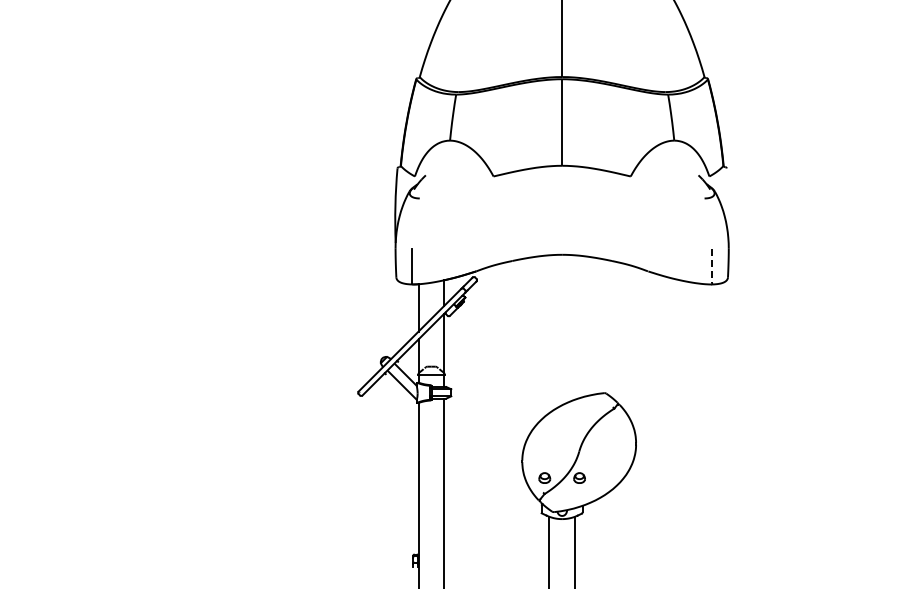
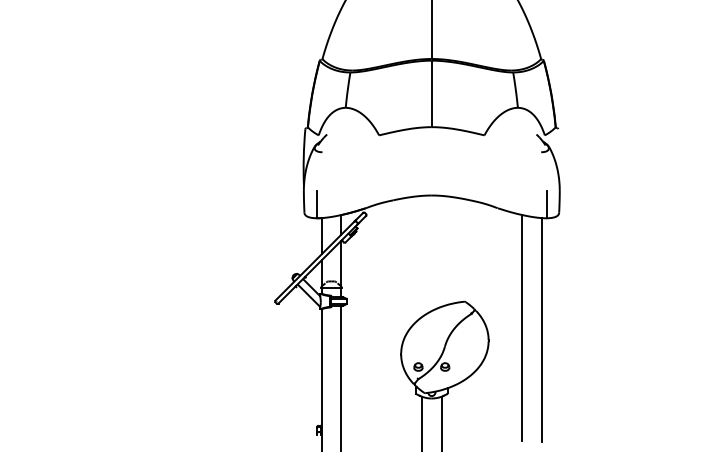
line: (712, 266) -> (547, 204), dashed -> solid
line: (679, 427) -> (521, 328), added
line: (705, 429) -> (541, 329), added

